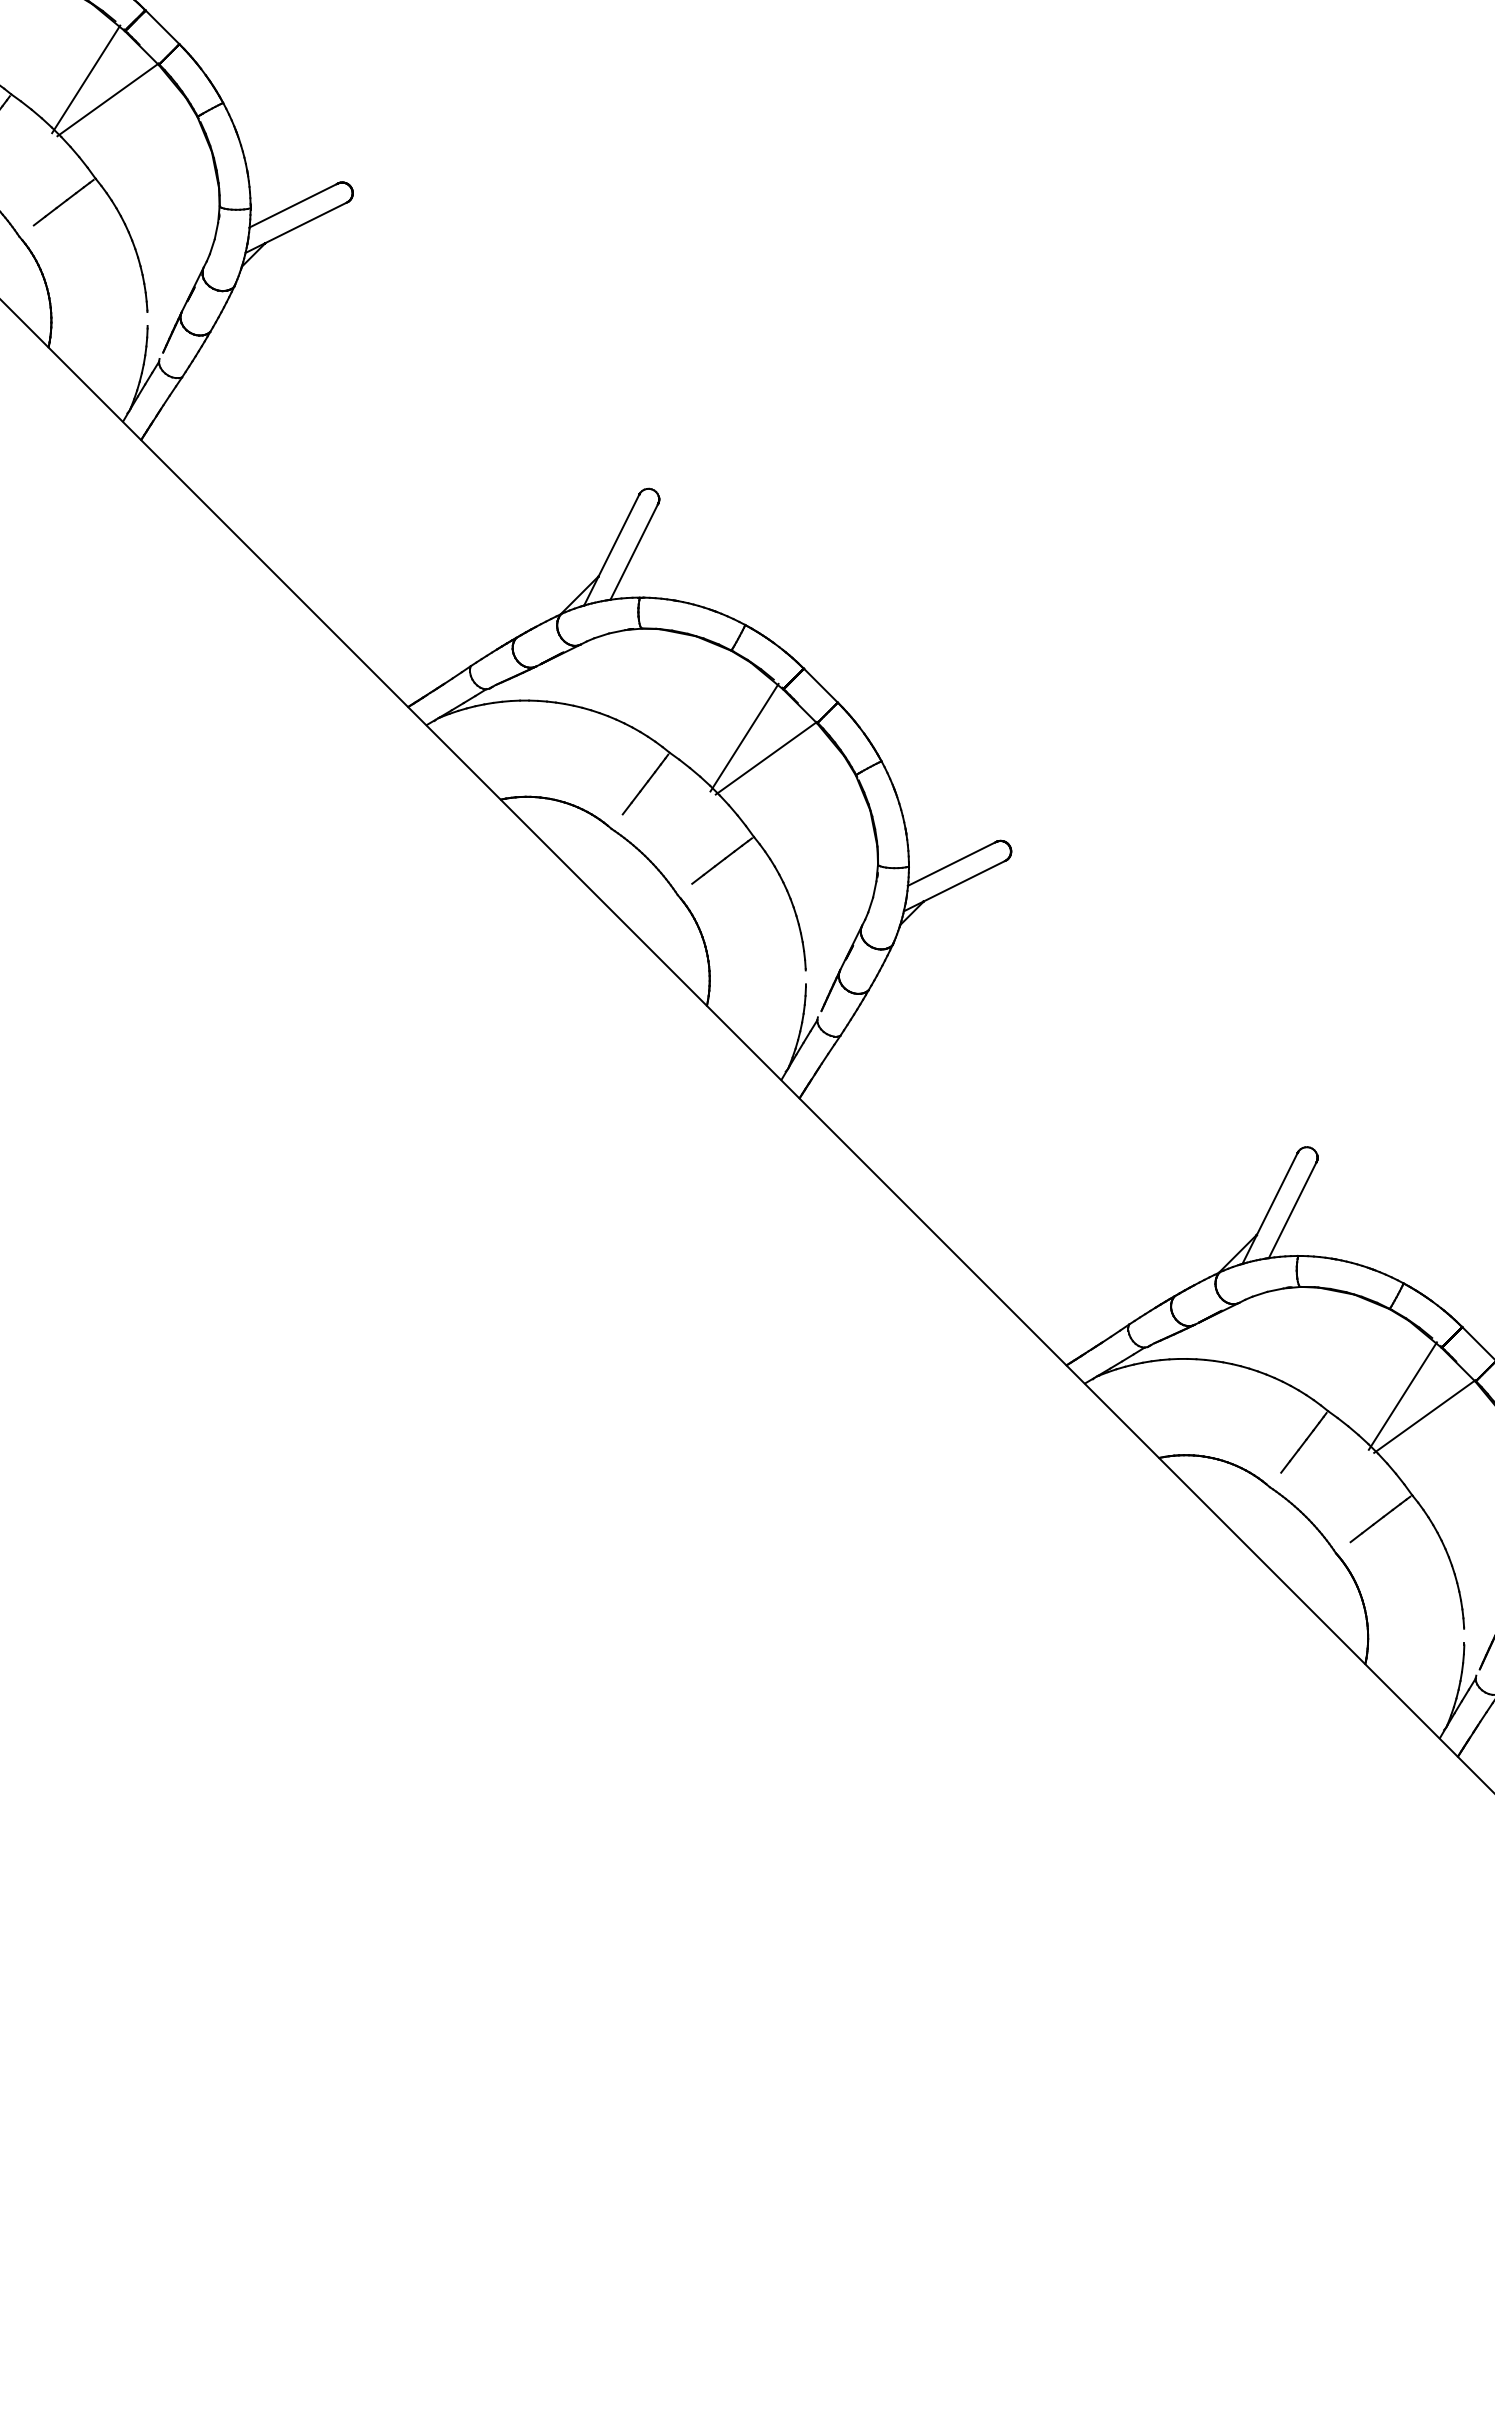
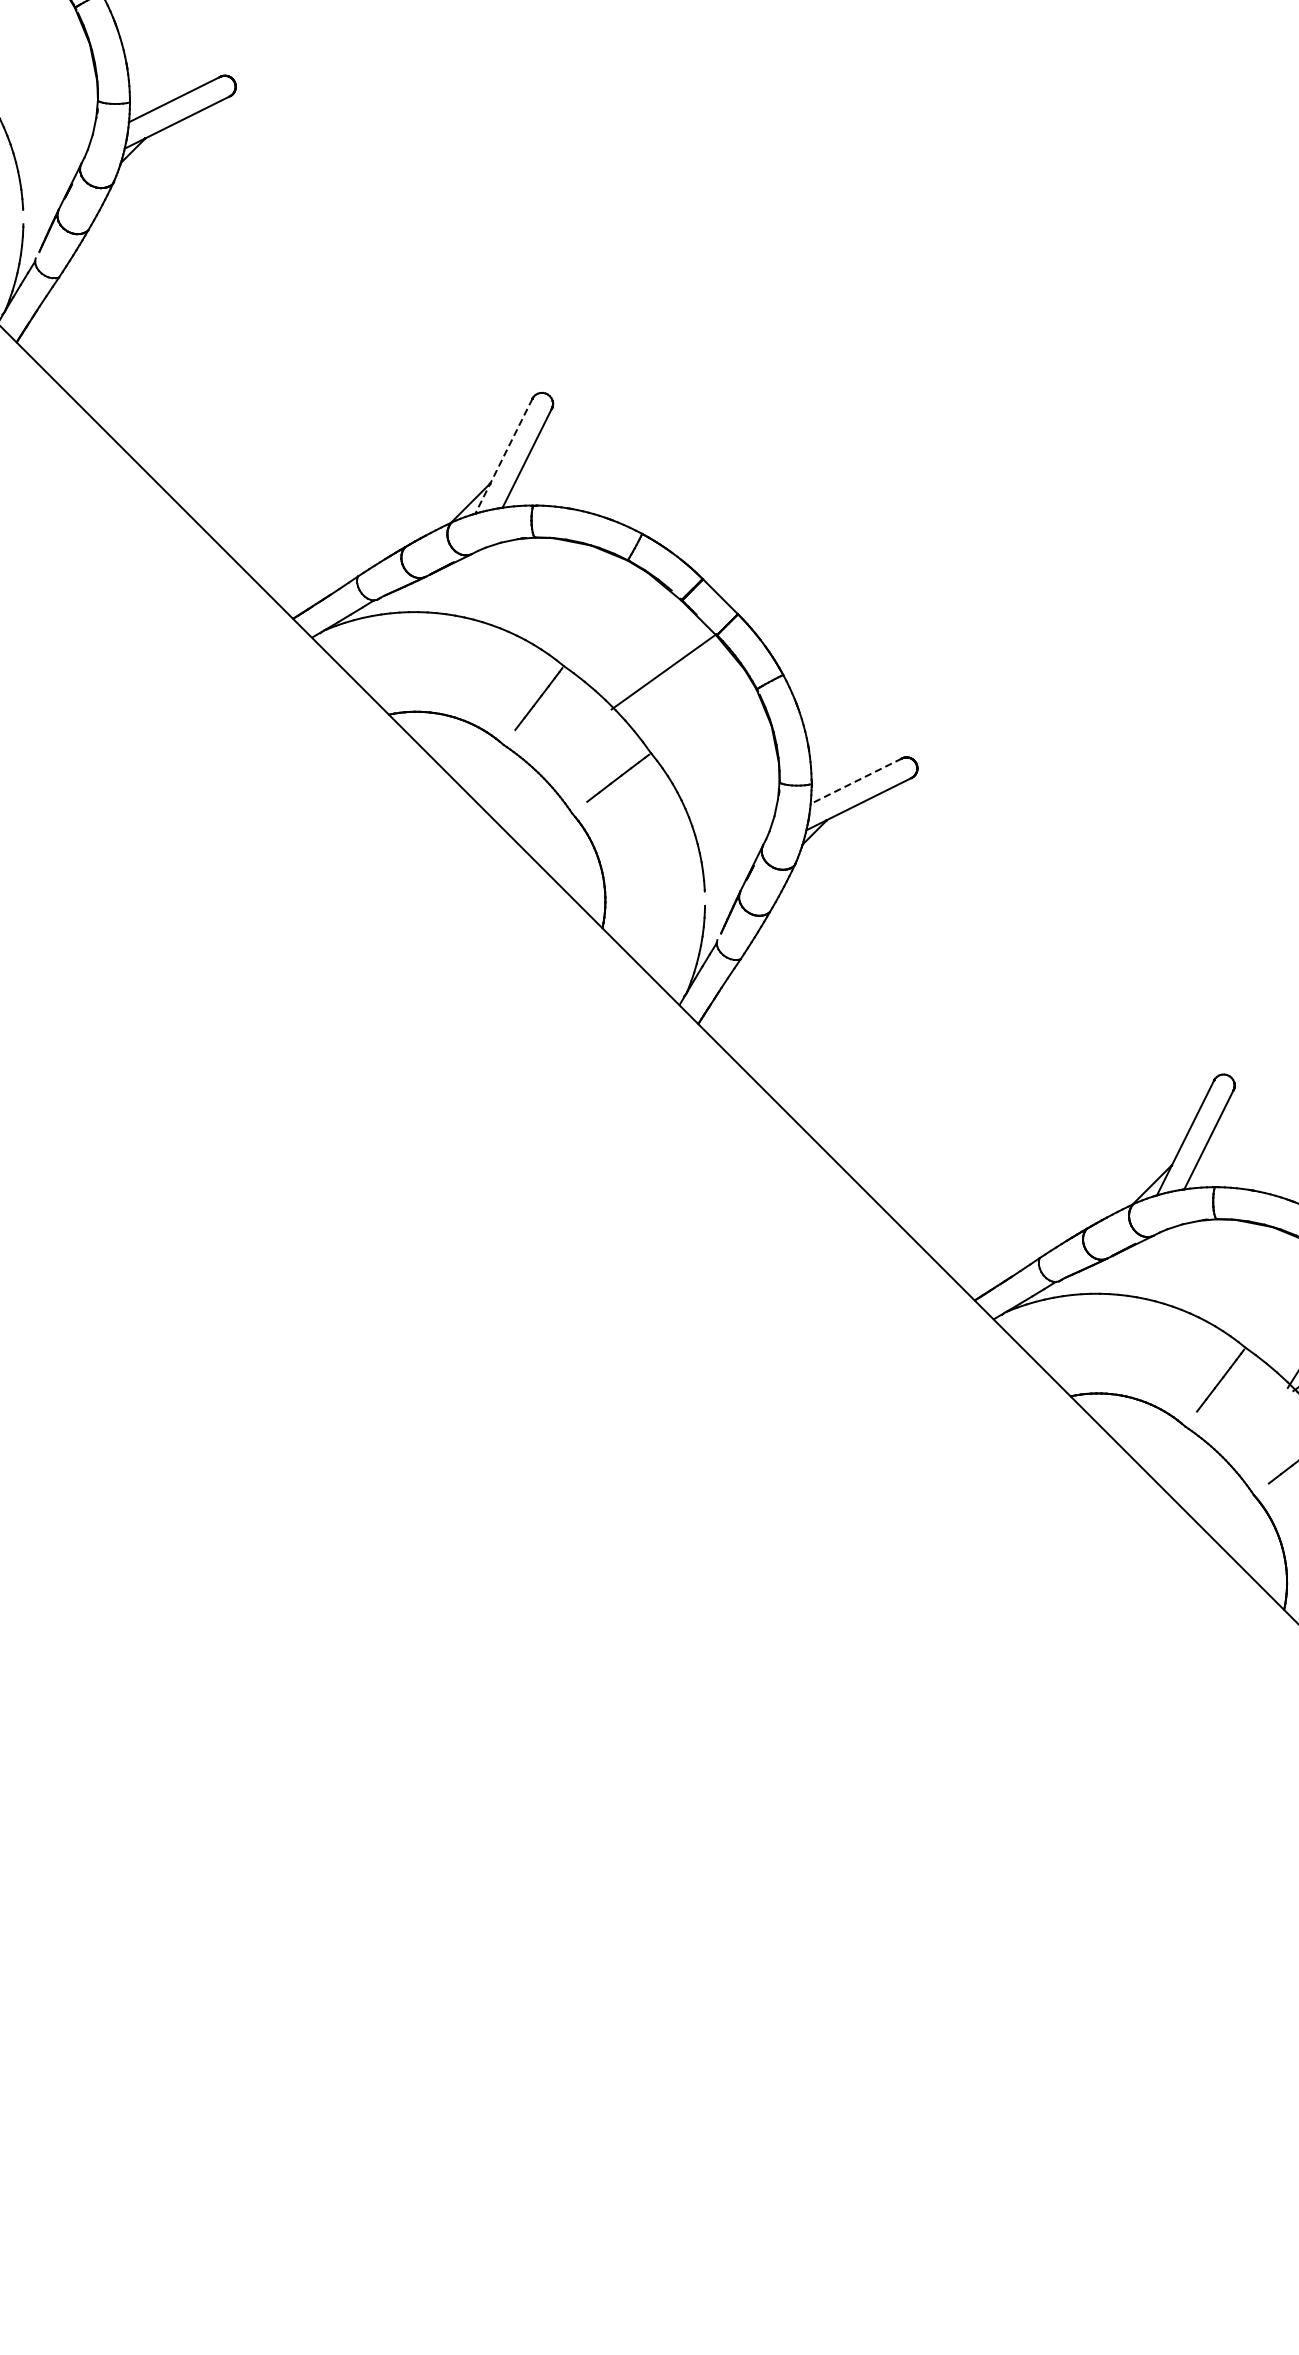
line: (611, 550) -> (503, 456), solid -> dashed
line: (744, 737) -> (641, 650), removed
line: (951, 864) -> (855, 781), solid -> dashed

